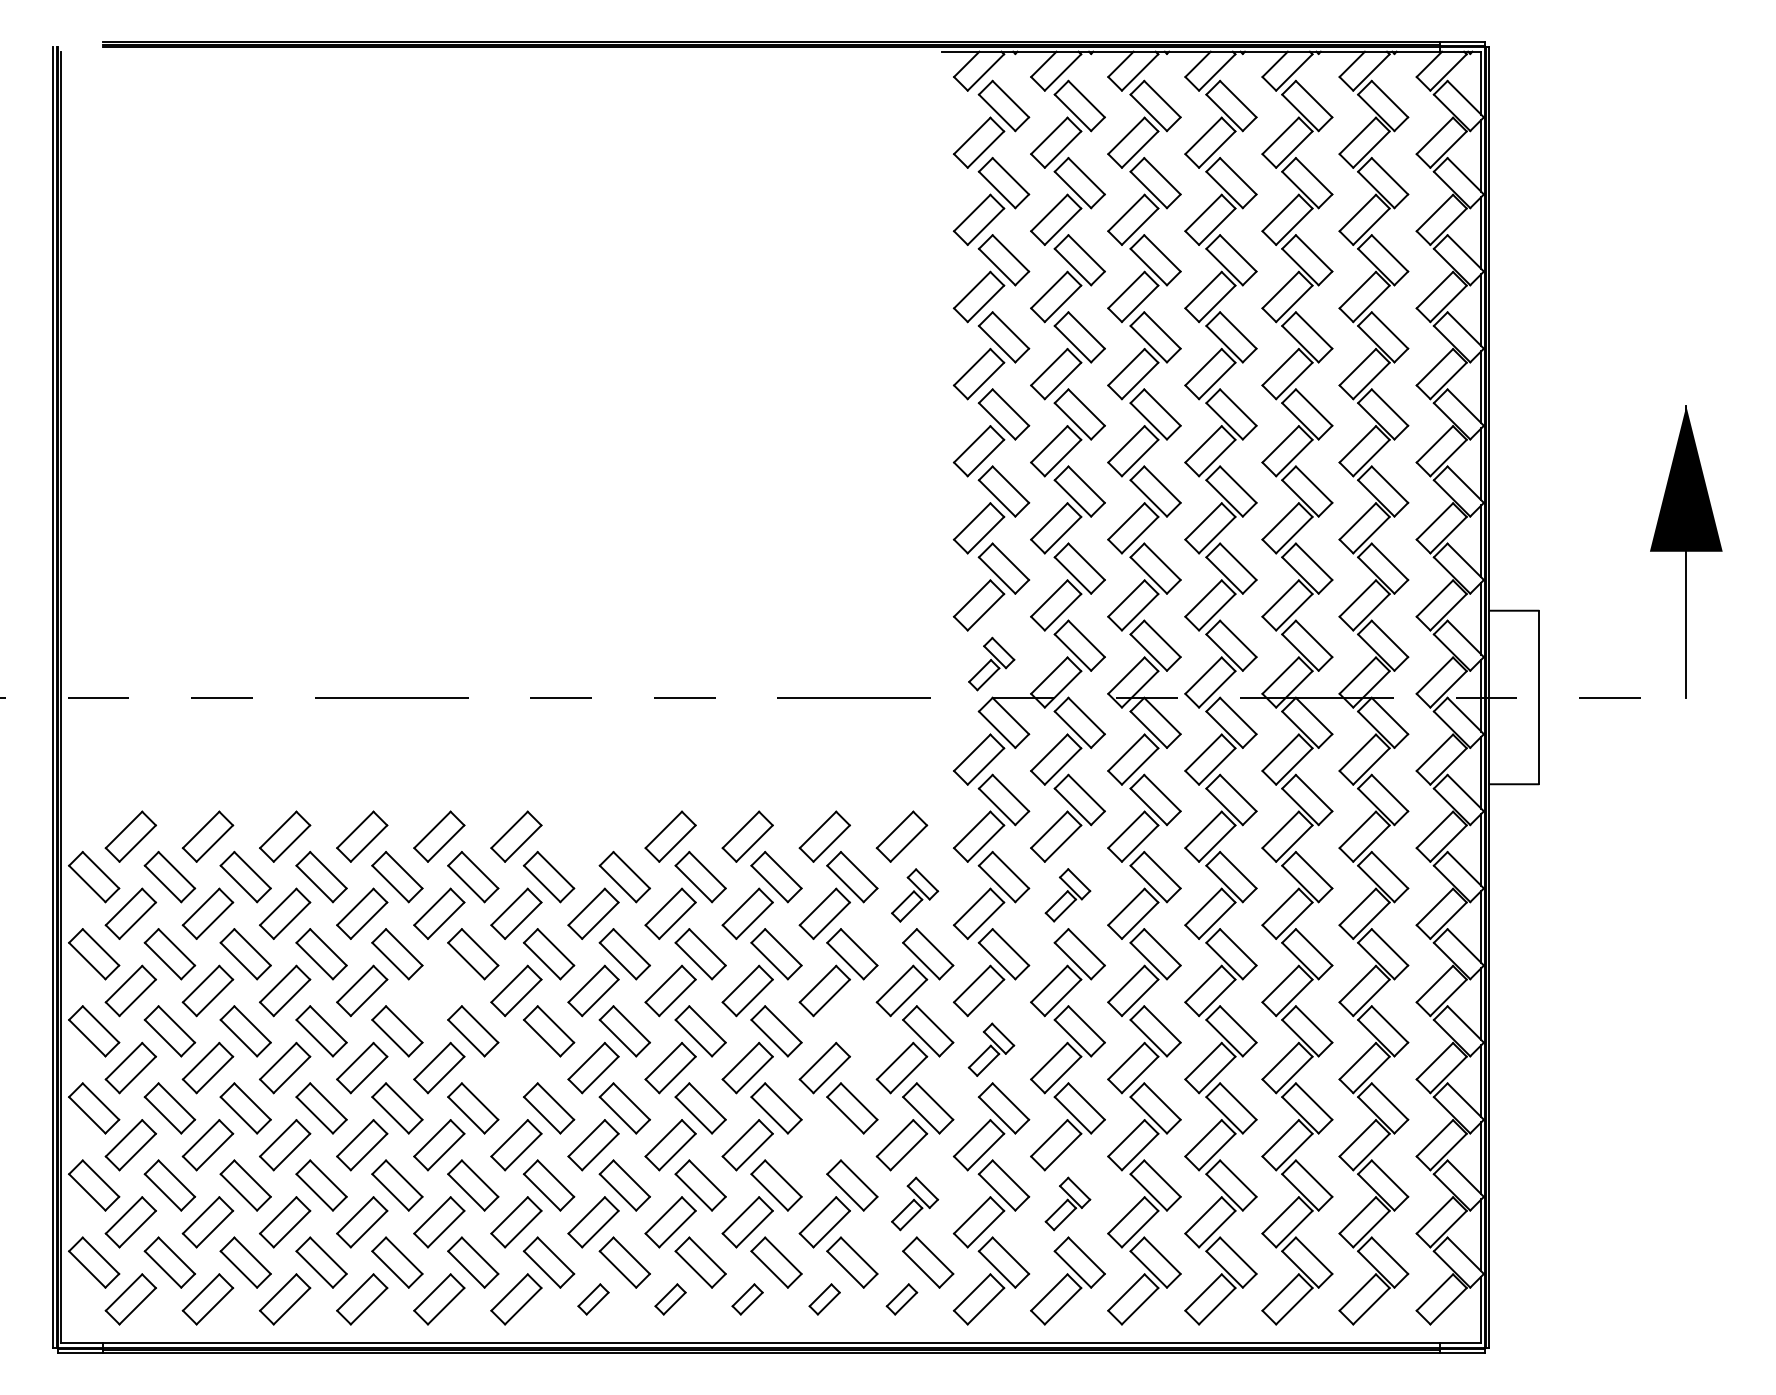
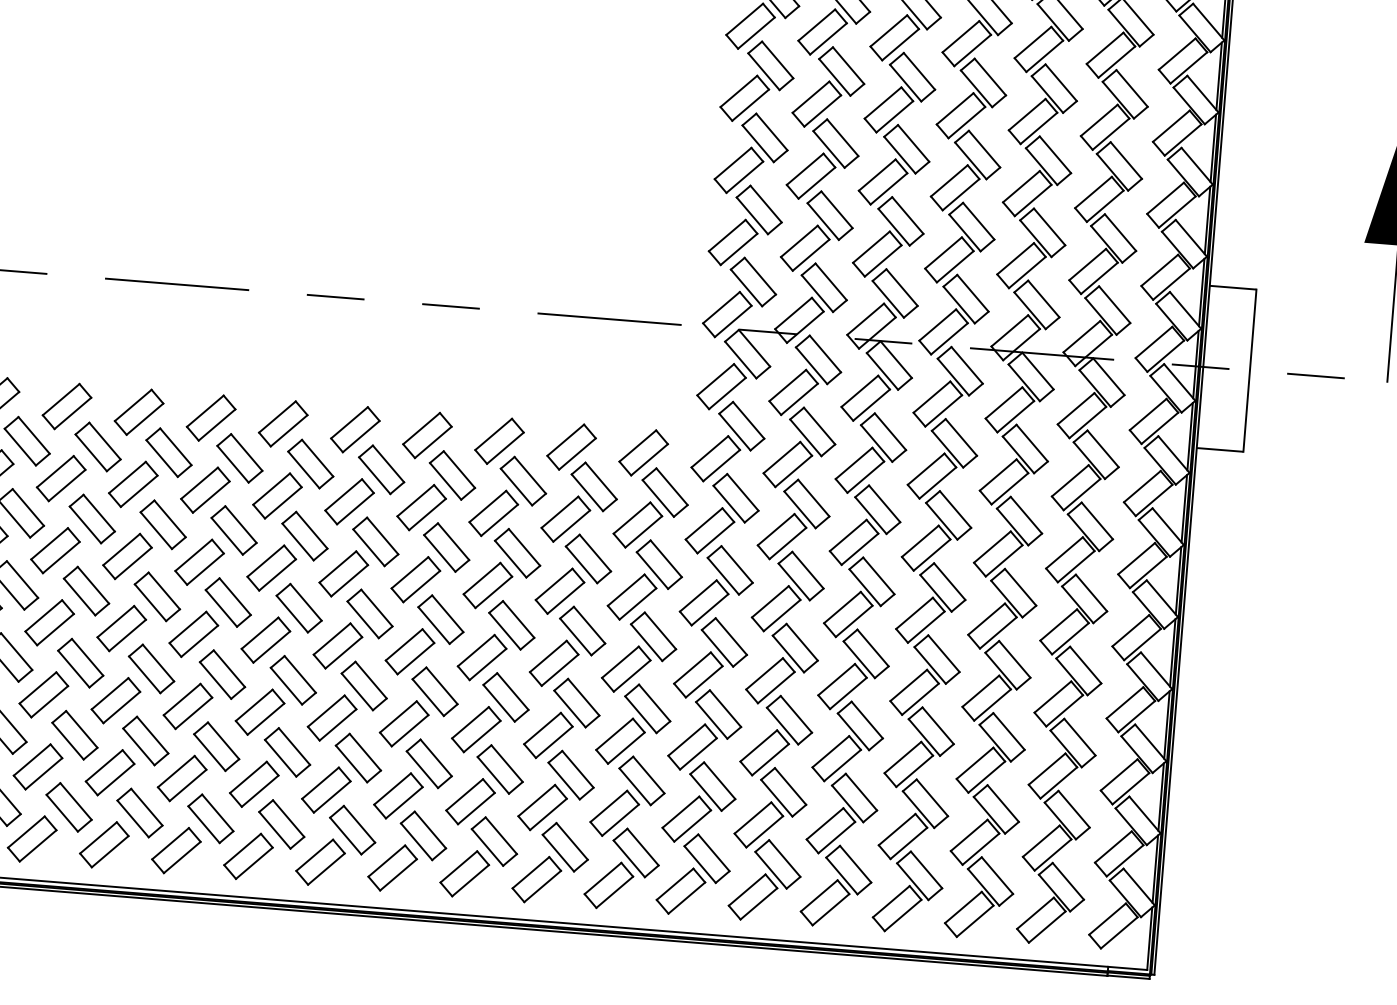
part: (991, 663) -> (740, 297), size x1.67
part: (593, 836) -> (355, 429), added
part: (1067, 894) -> (794, 519), size x1.67
part: (914, 895) -> (650, 508), size x1.67
part: (439, 990) -> (199, 561), added
part: (852, 1031) -> (582, 631), added
part: (991, 1049) -> (711, 658), size x1.67
part: (516, 1067) -> (266, 639), added
part: (824, 1145) -> (548, 735), added
part: (914, 1203) -> (627, 796), size x1.67
part: (1067, 1203) -> (770, 808), size x1.67
part: (593, 1299) -> (320, 862), size x1.67
part: (670, 1299) -> (392, 868), size x1.67
part: (747, 1299) -> (464, 873), size x1.67
part: (824, 1299) -> (536, 879), size x1.67
part: (901, 1299) -> (608, 885), size x1.67

